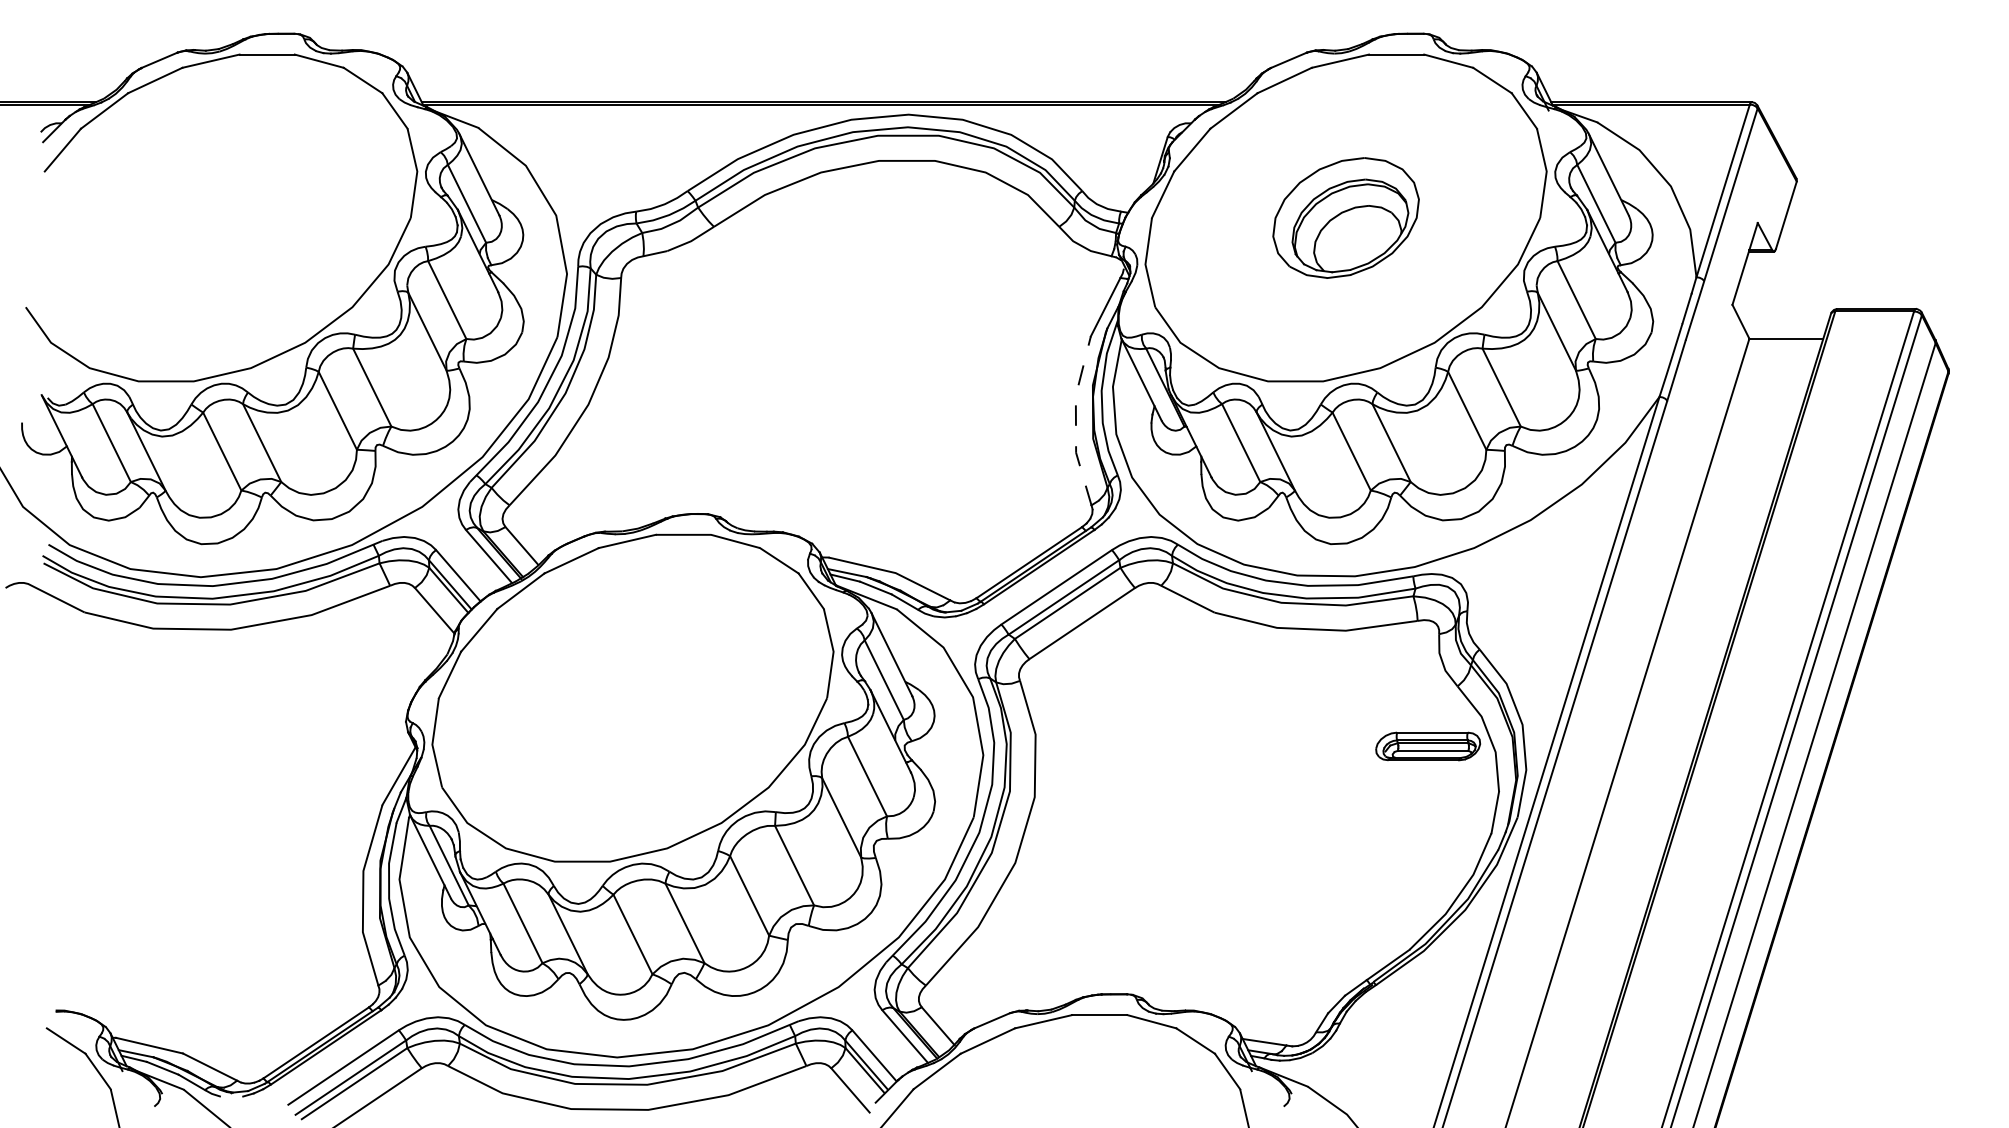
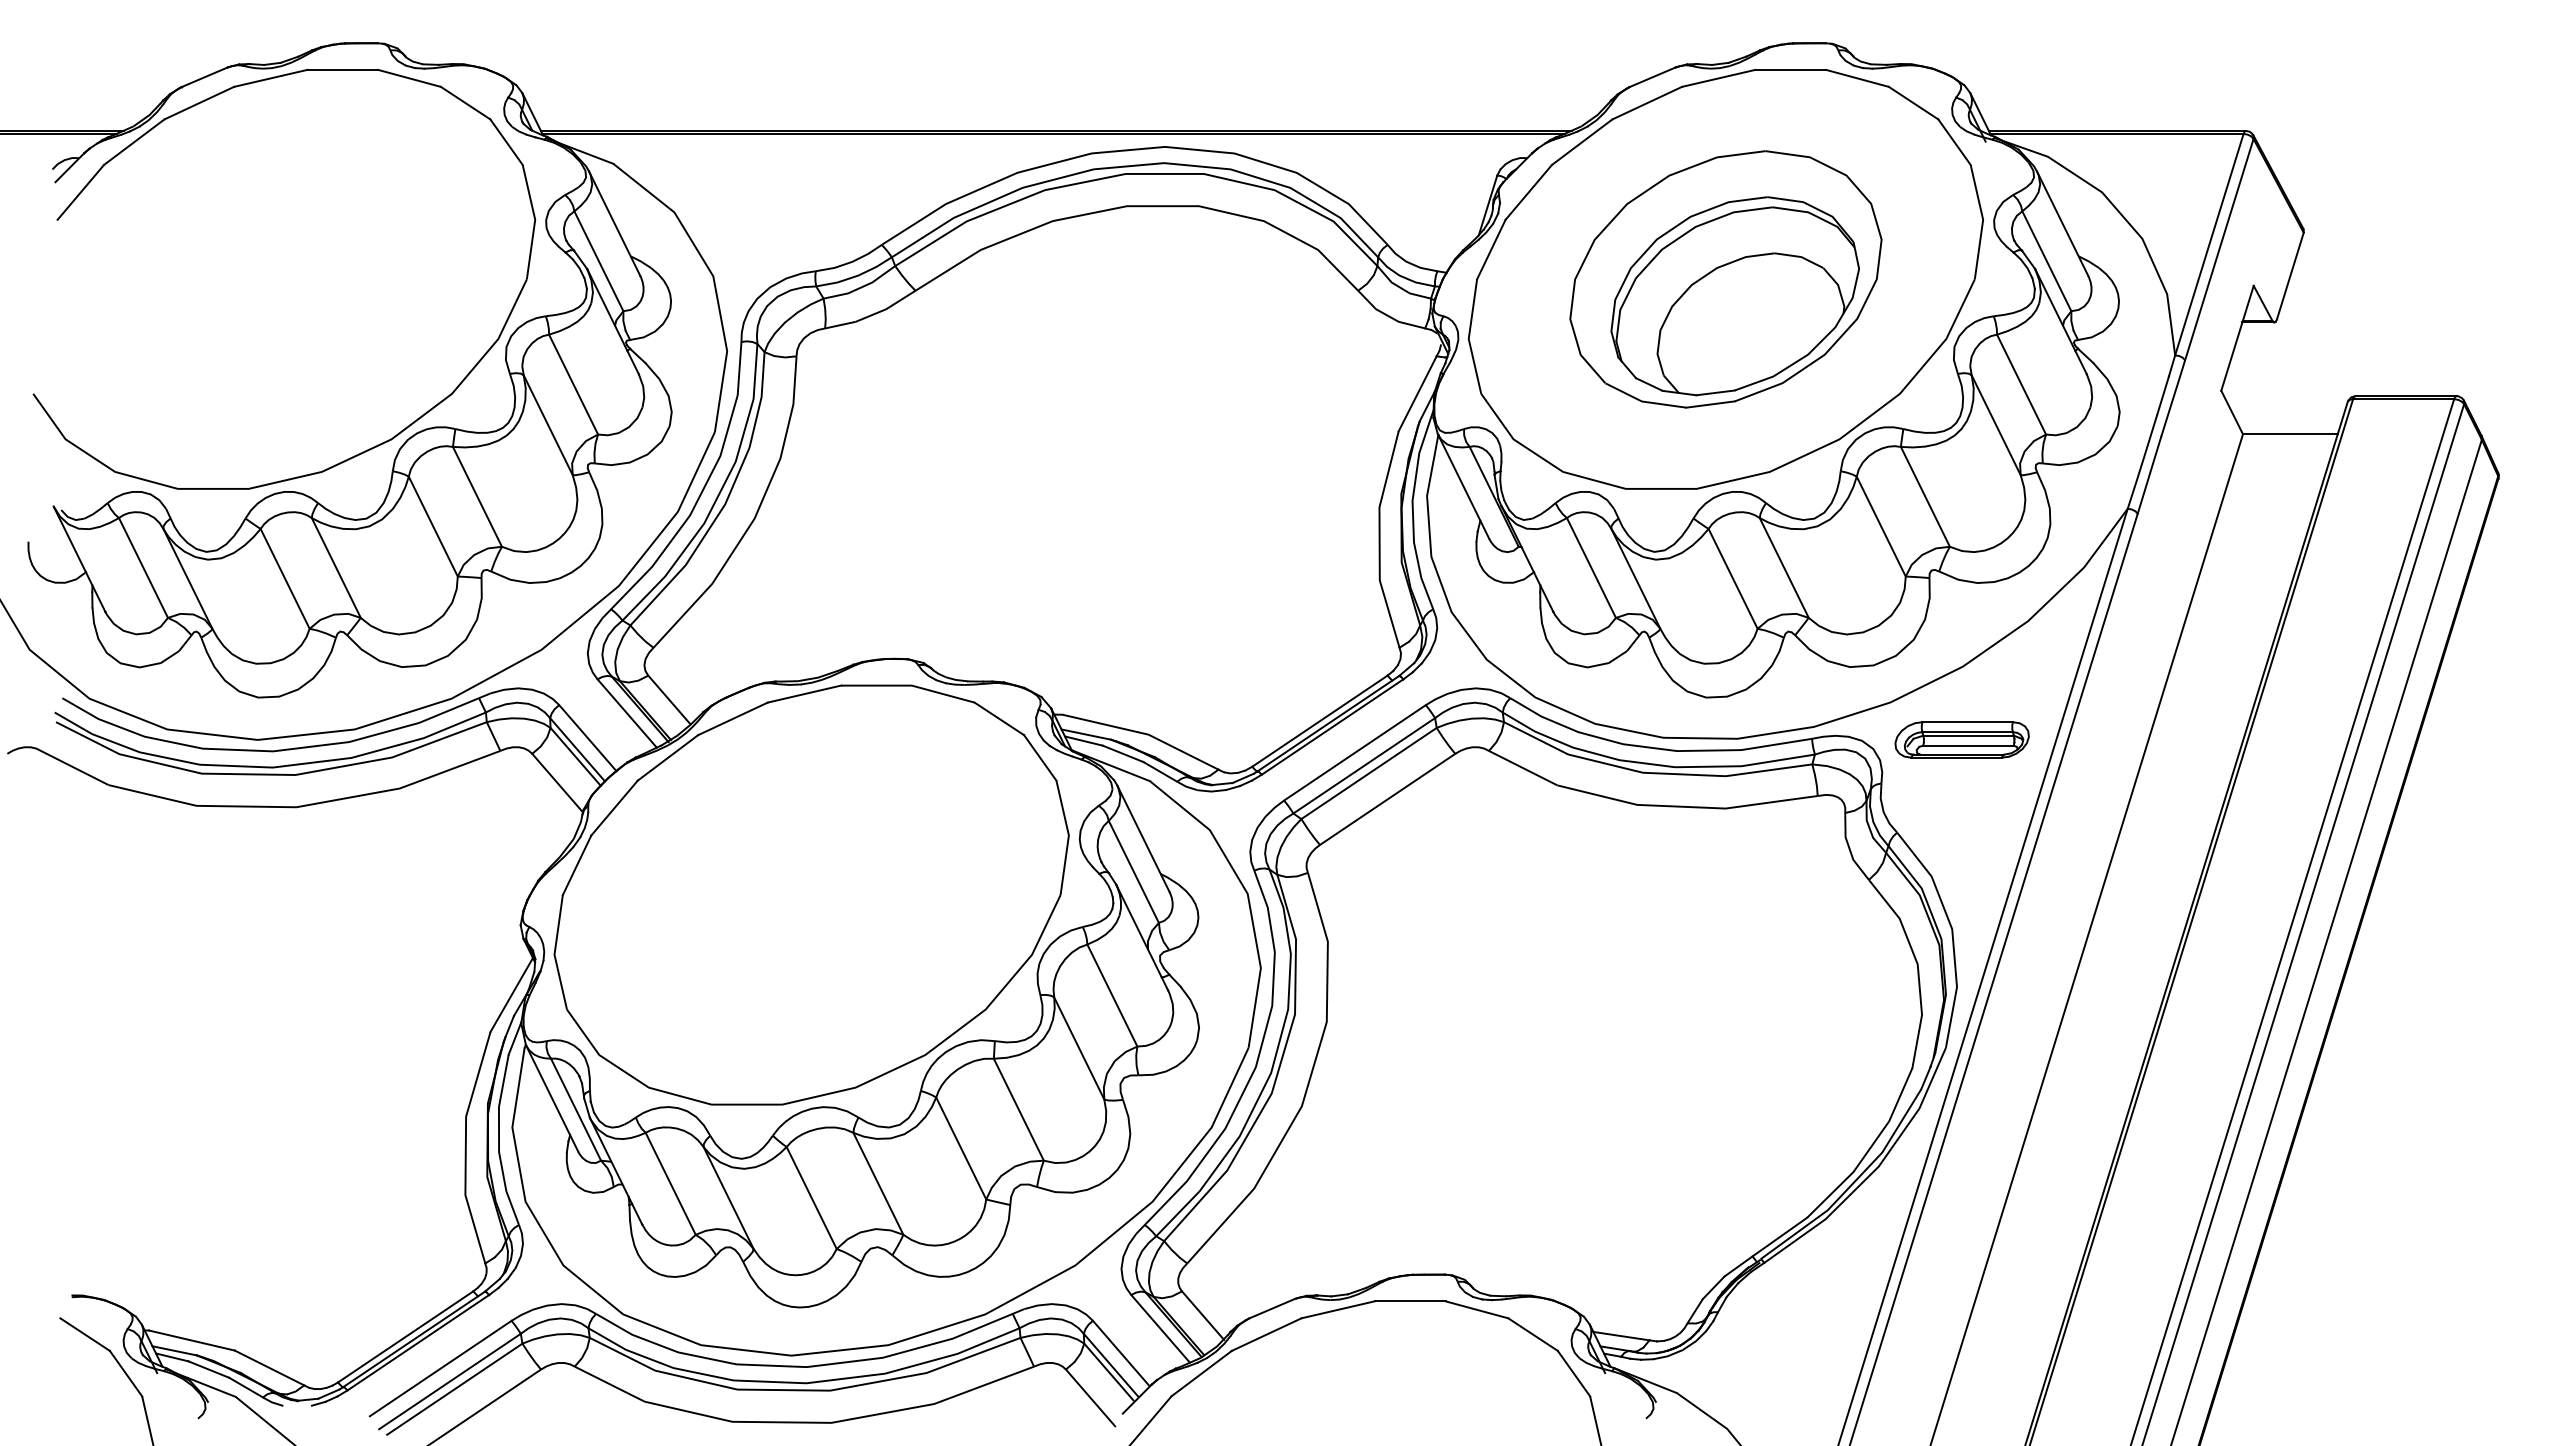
part: (1345, 218) -> (1725, 279), size x1.67
line: (1075, 421) -> (1379, 540), dashed -> solid
part: (1427, 746) -> (1961, 739), moved

